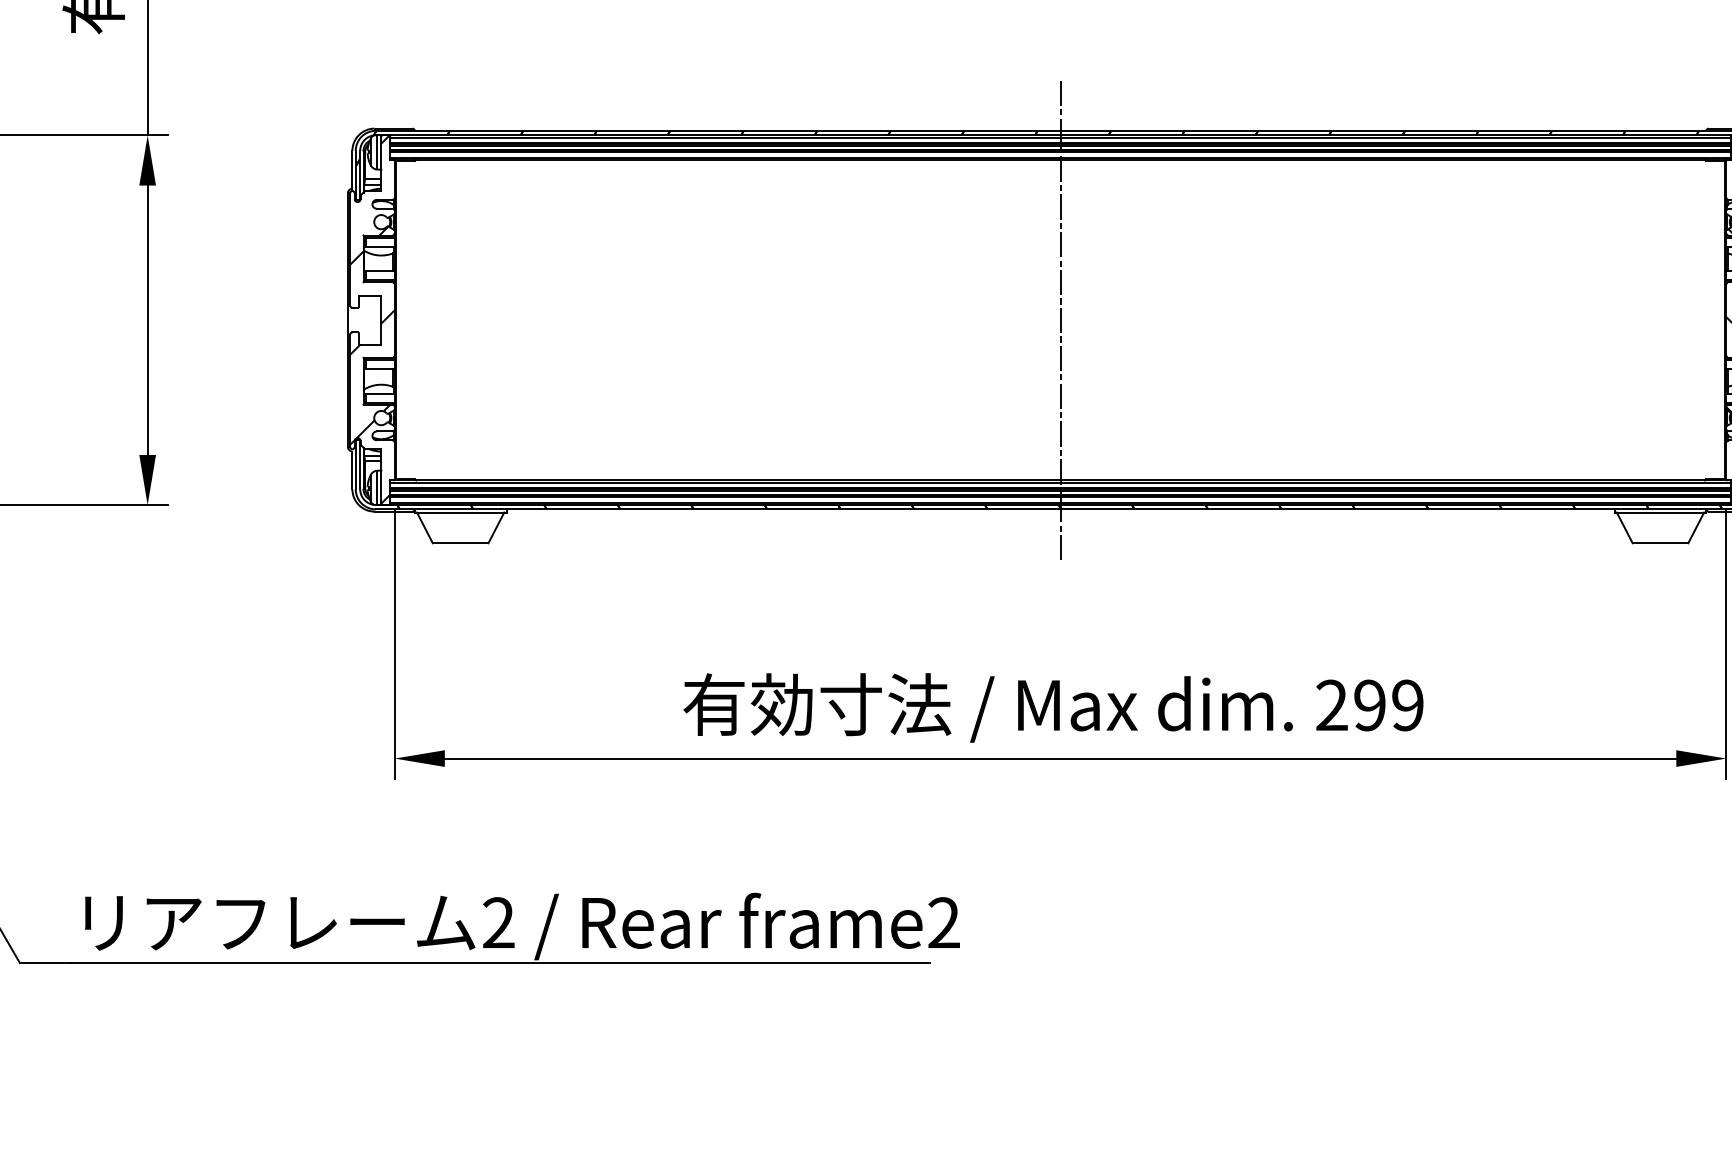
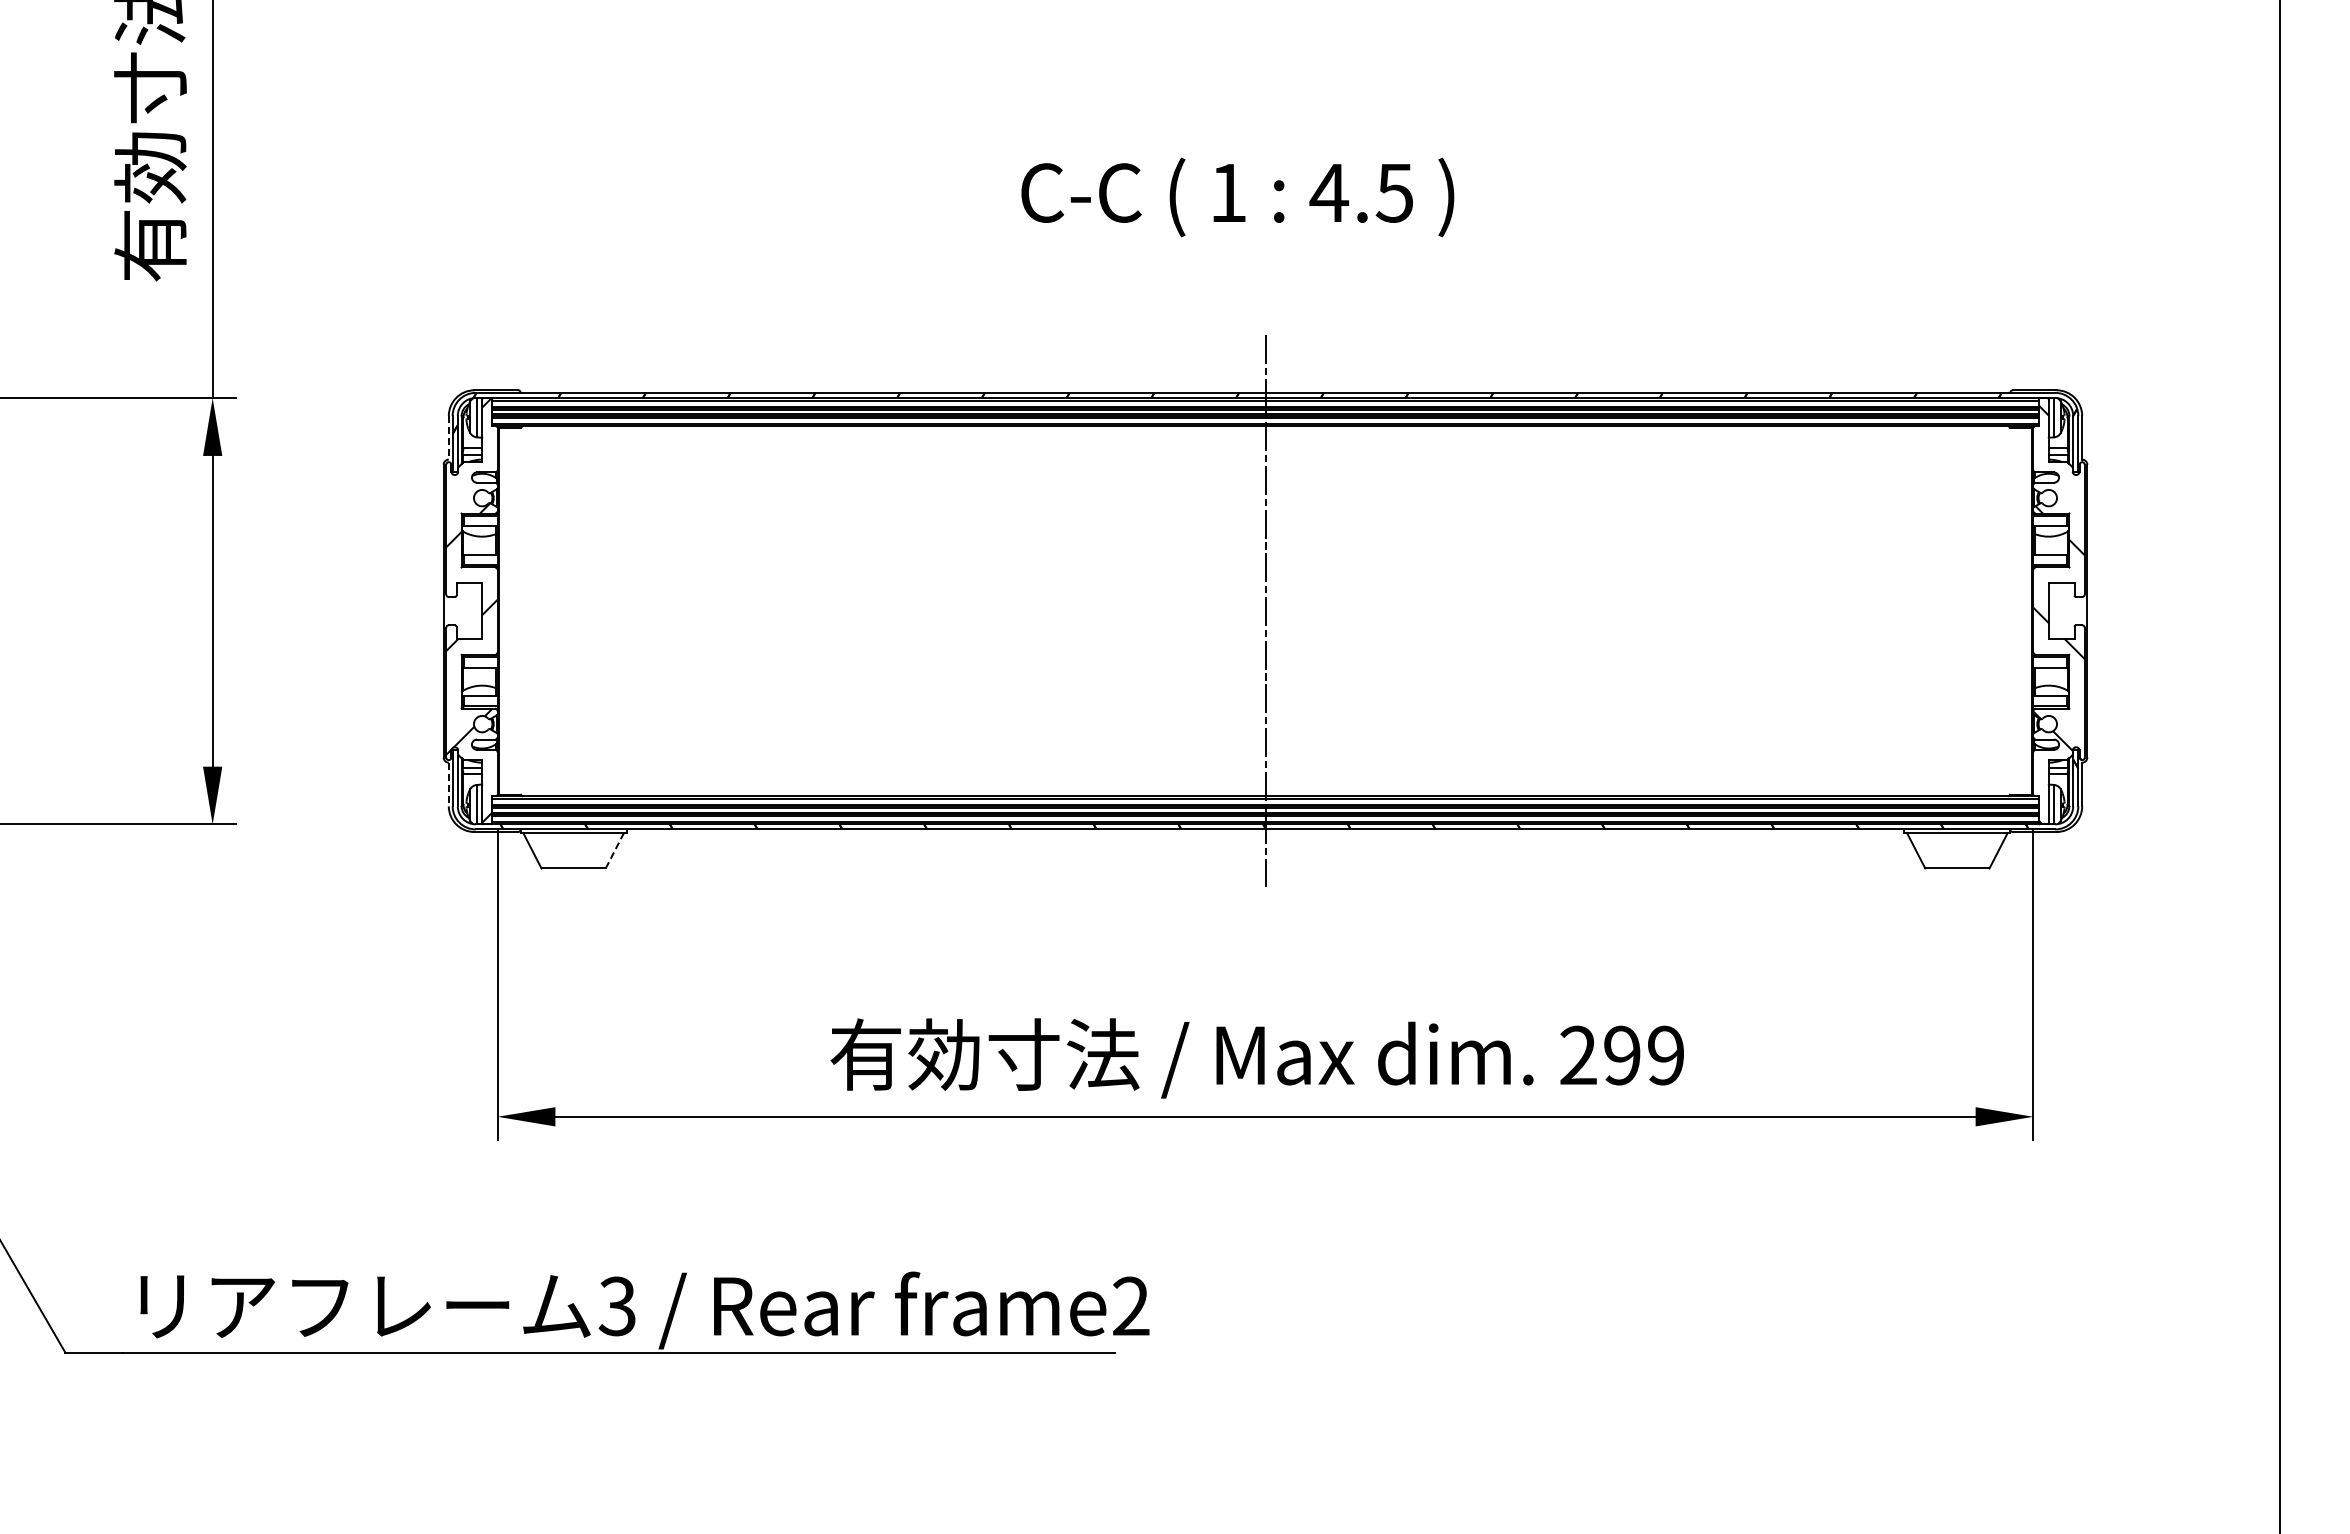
line: (352, 169) -> (448, 437), solid -> dashed
line: (352, 470) -> (448, 784), solid -> dashed
line: (496, 527) -> (614, 850), solid -> dashed
text: (497, 923) -> (616, 1306), 2 -> 3

